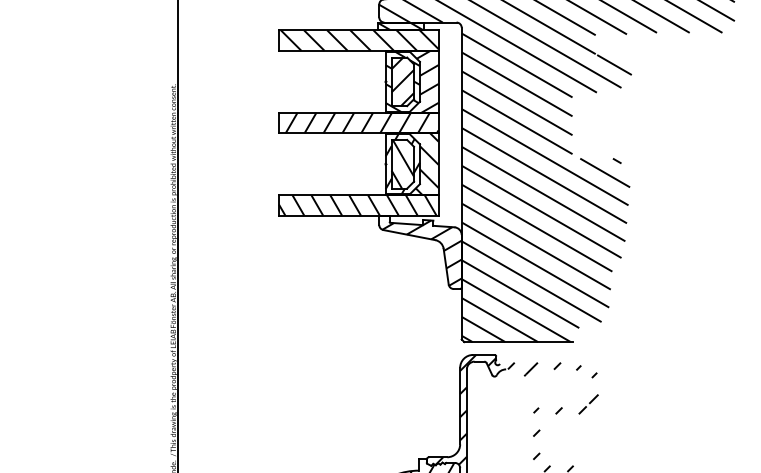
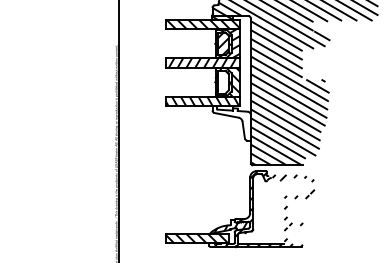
hatch: (402, 162) -> (223, 81), removed
hatch: (419, 252) -> (231, 123), removed

